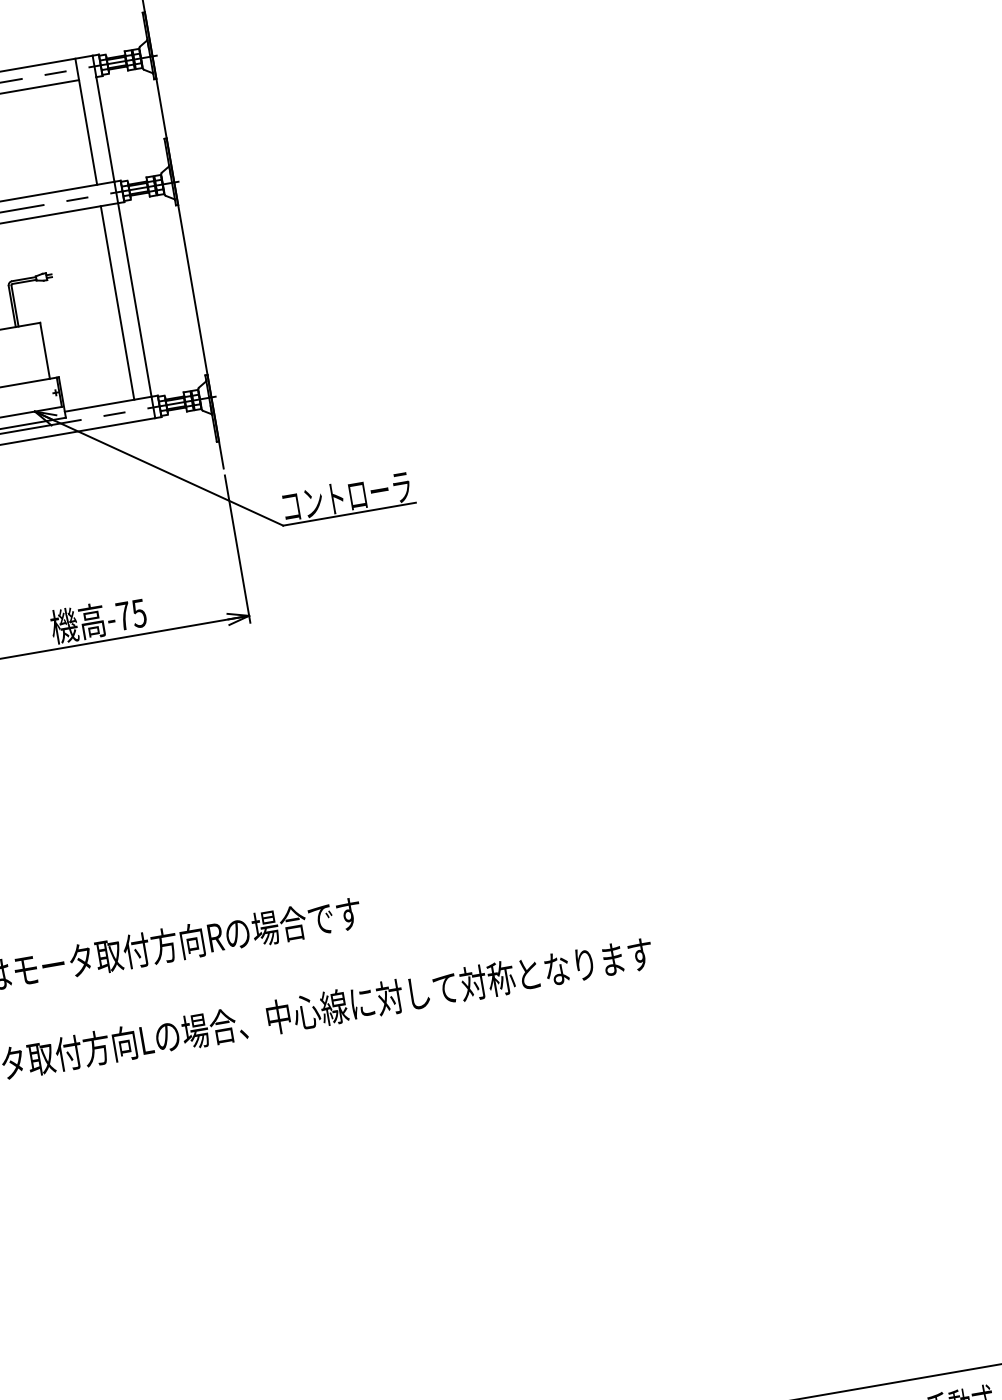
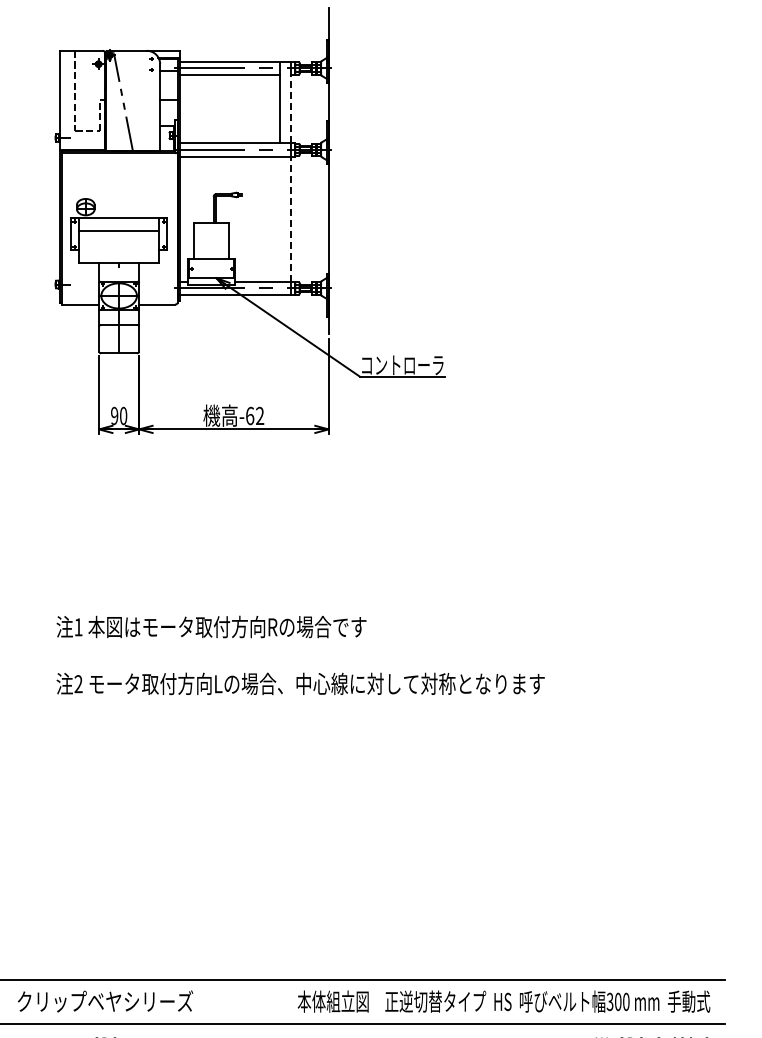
line: (105, 129) -> (291, 109), solid -> dashed
line: (135, 298) -> (291, 218), solid -> dashed
line: (118, 301) -> (280, 218), removed
text: (132, 613) -> (255, 415), -75 -> -62

